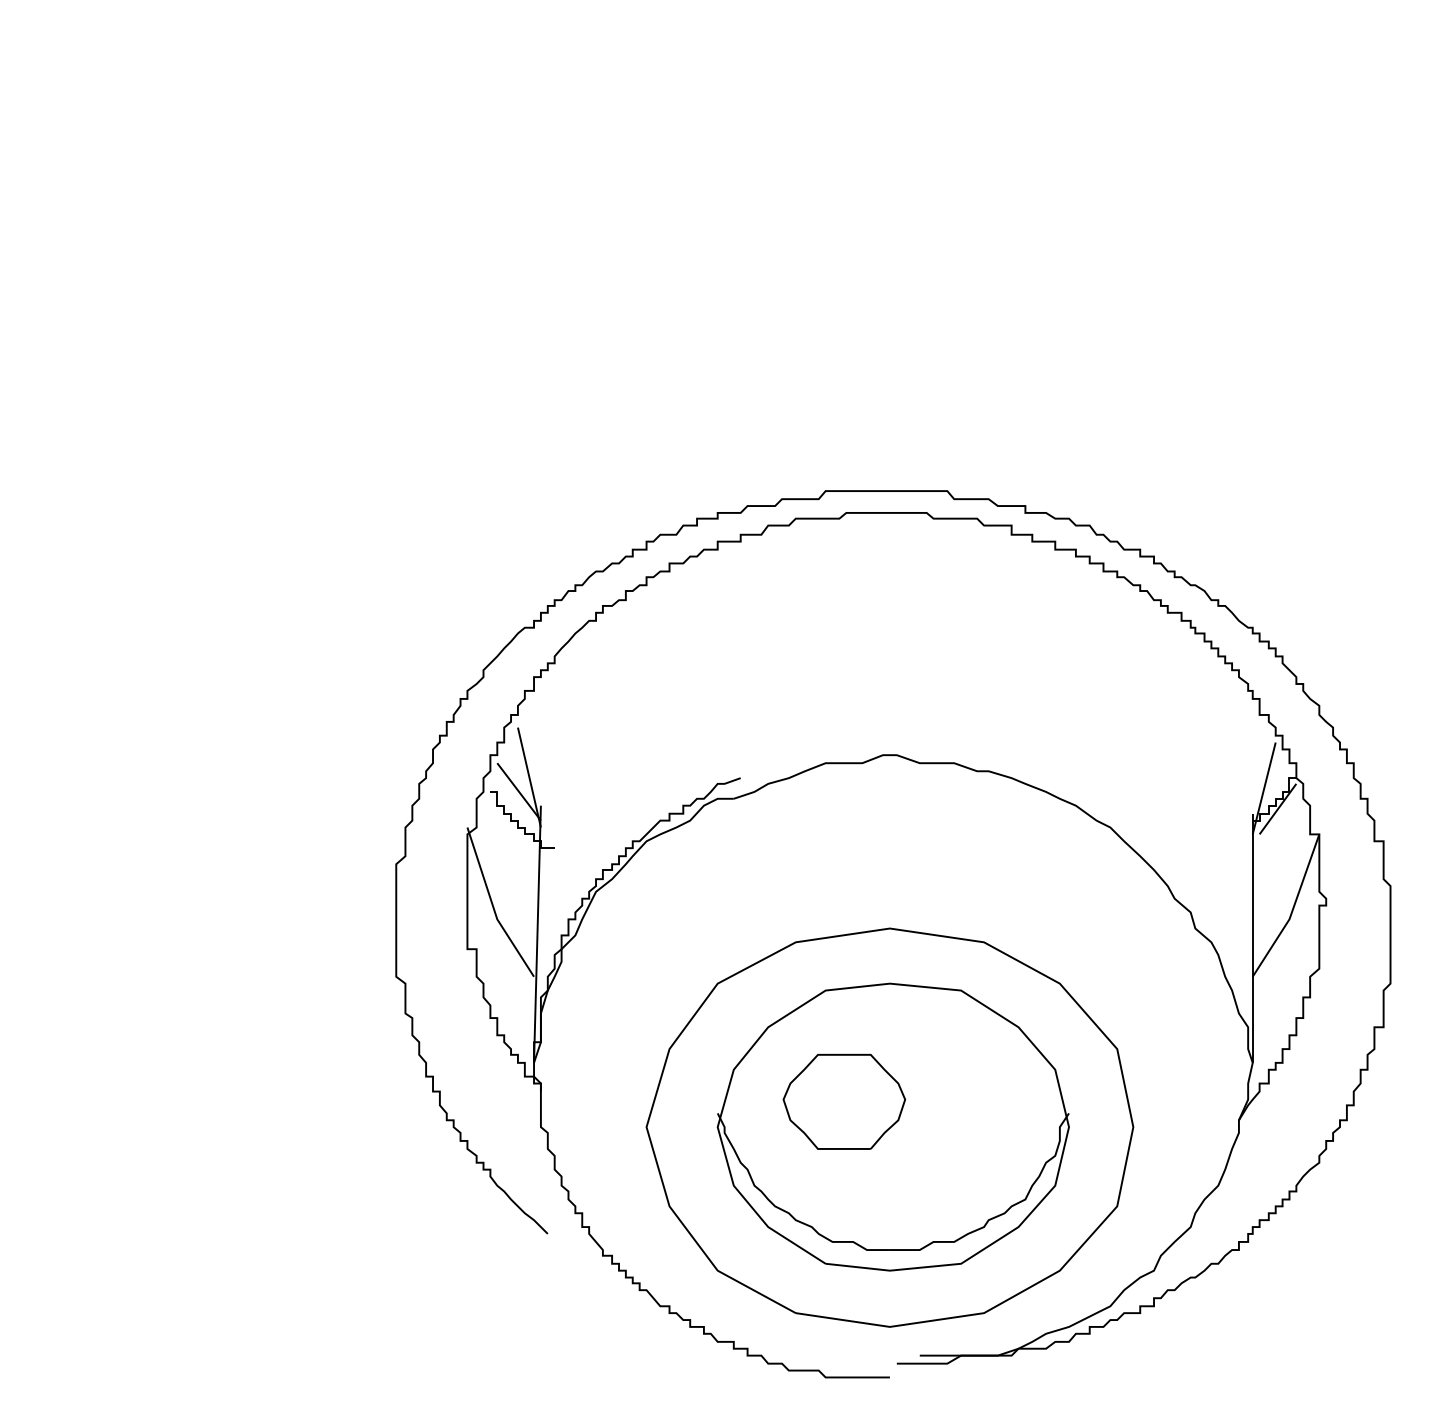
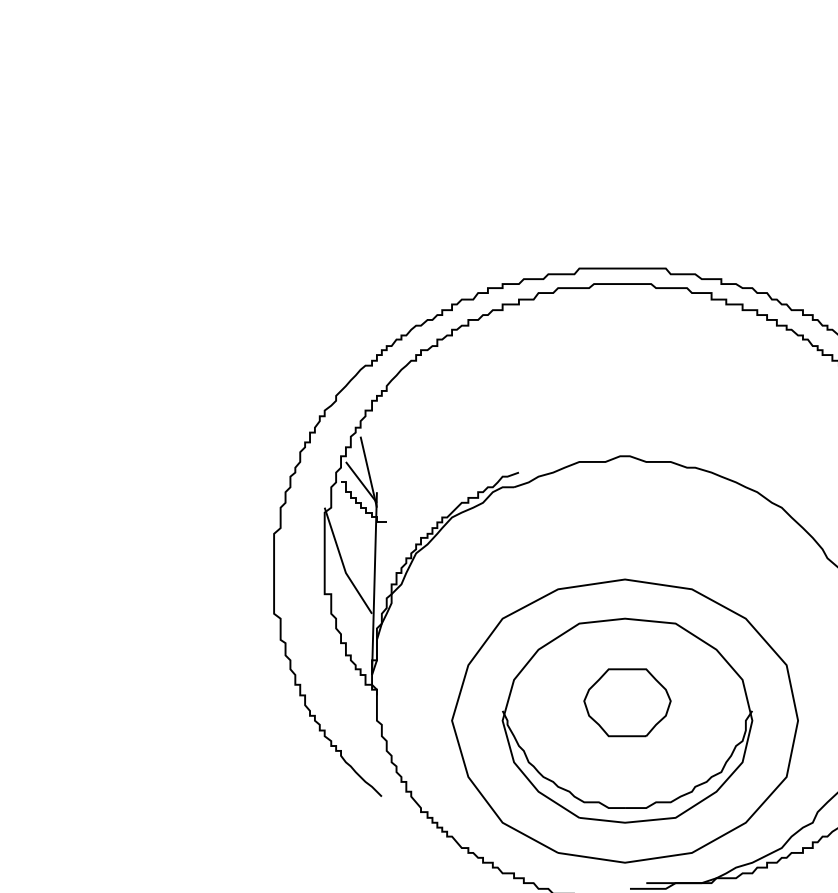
part: (844, 1101) -> (627, 702), moved

